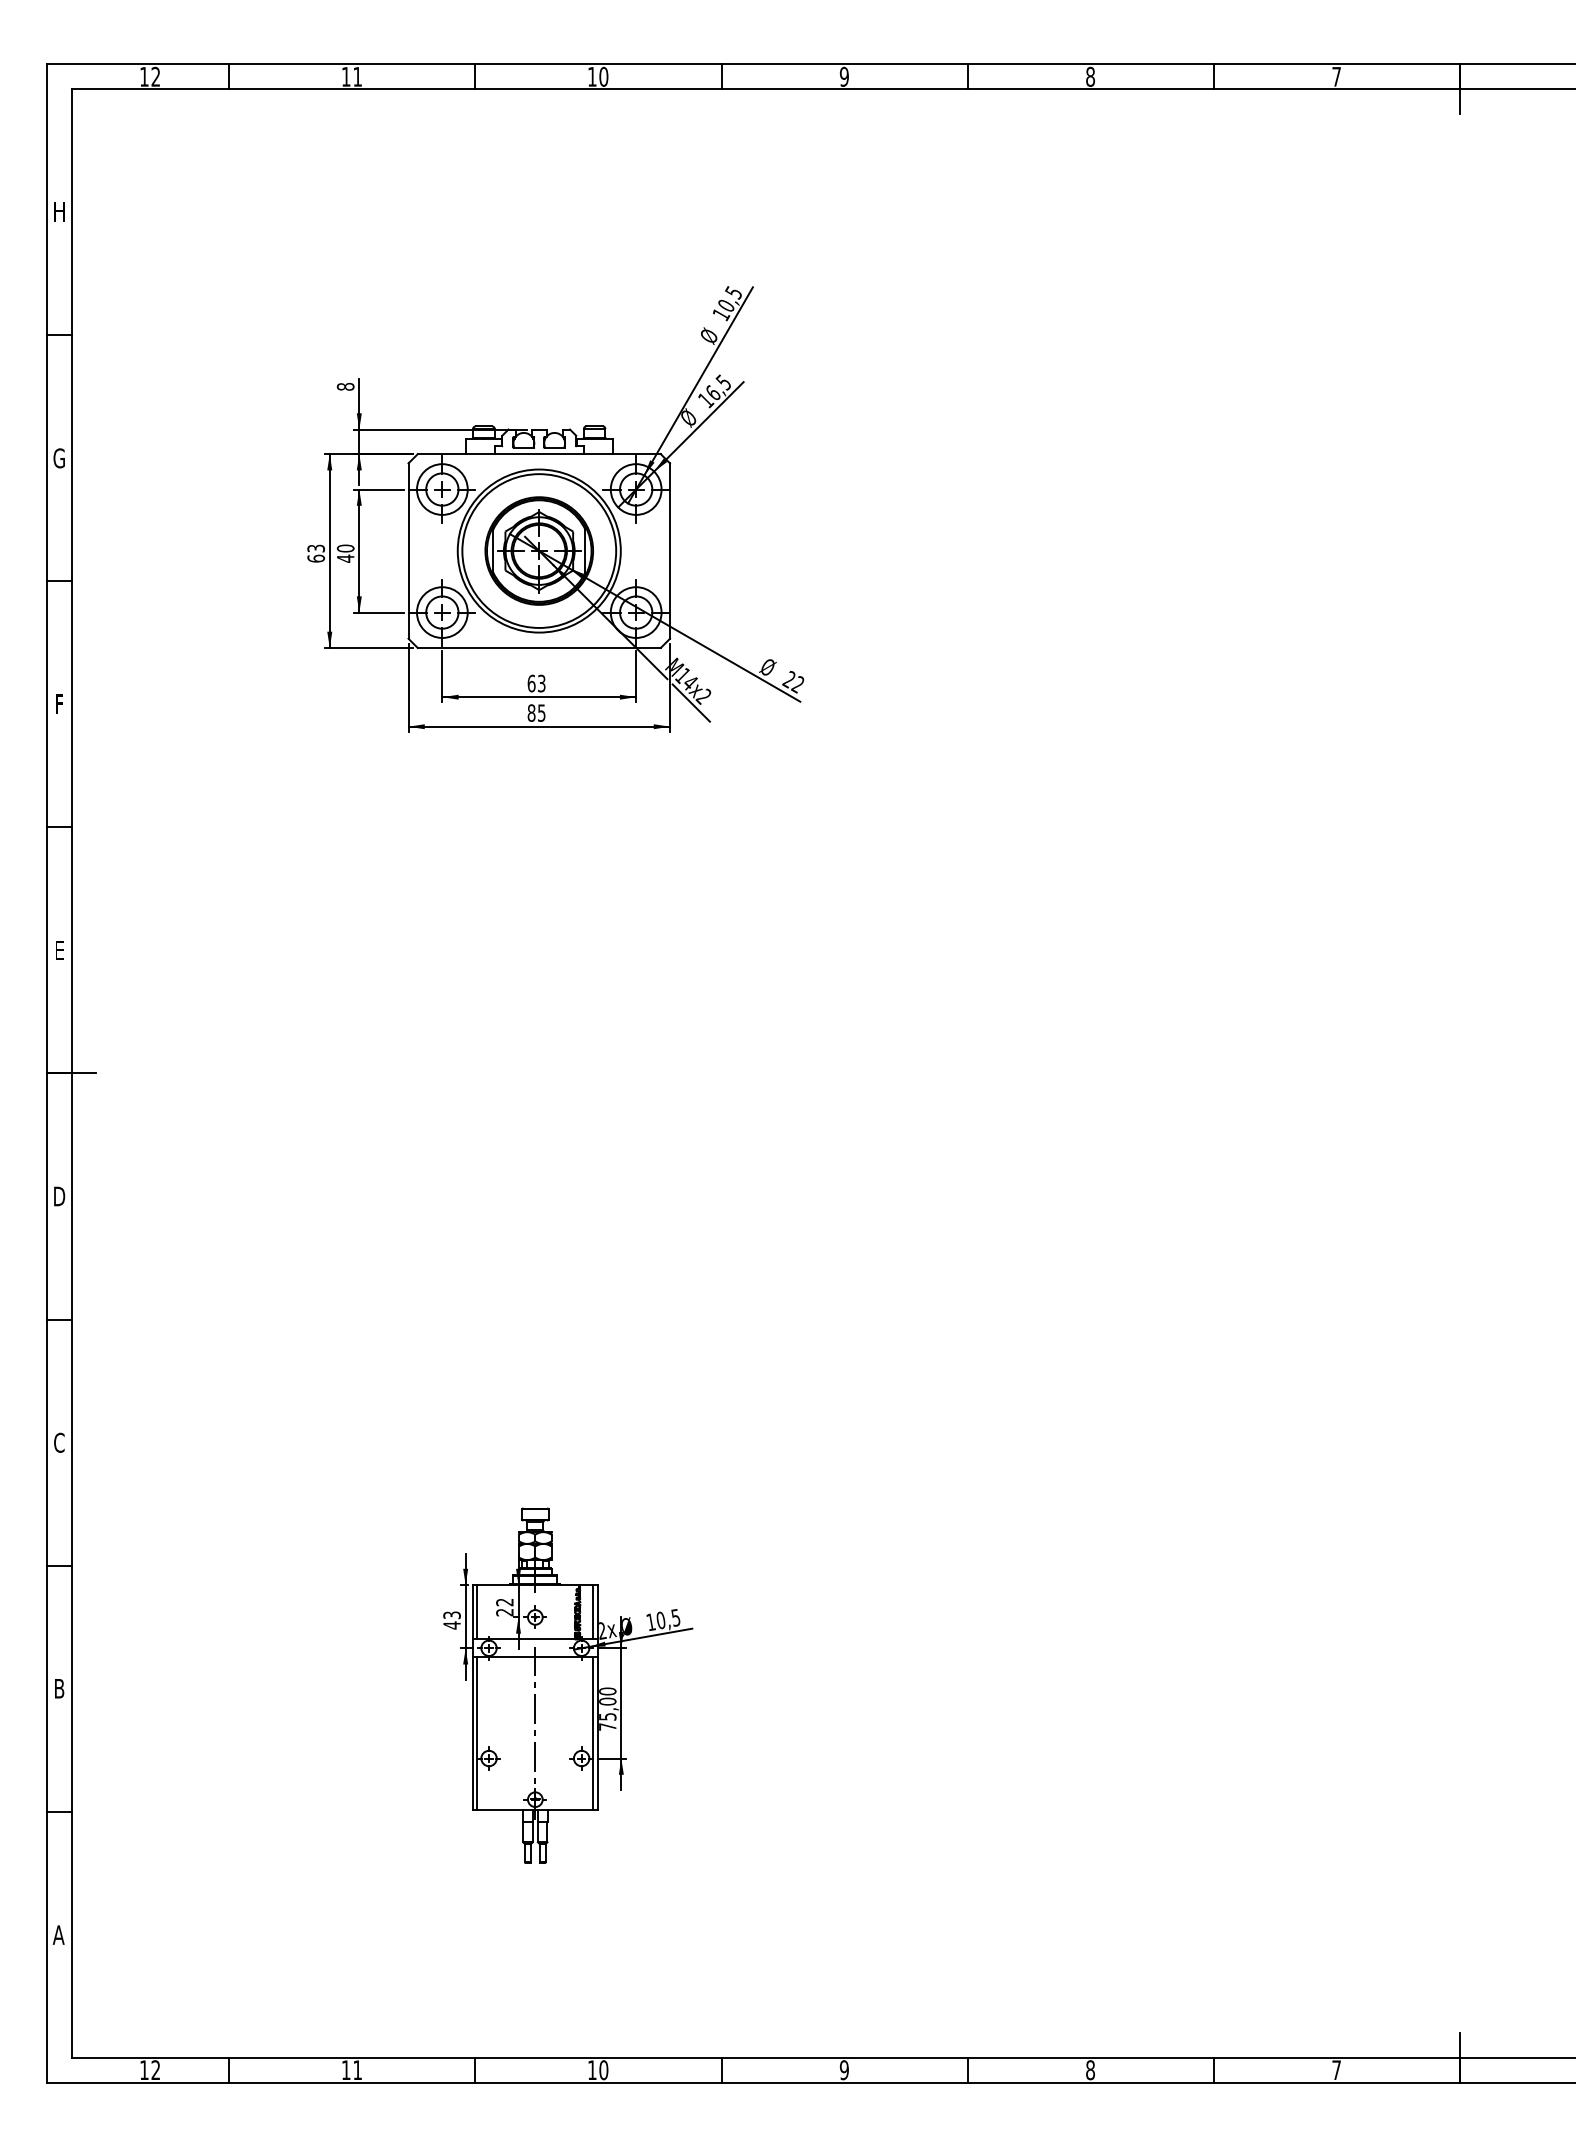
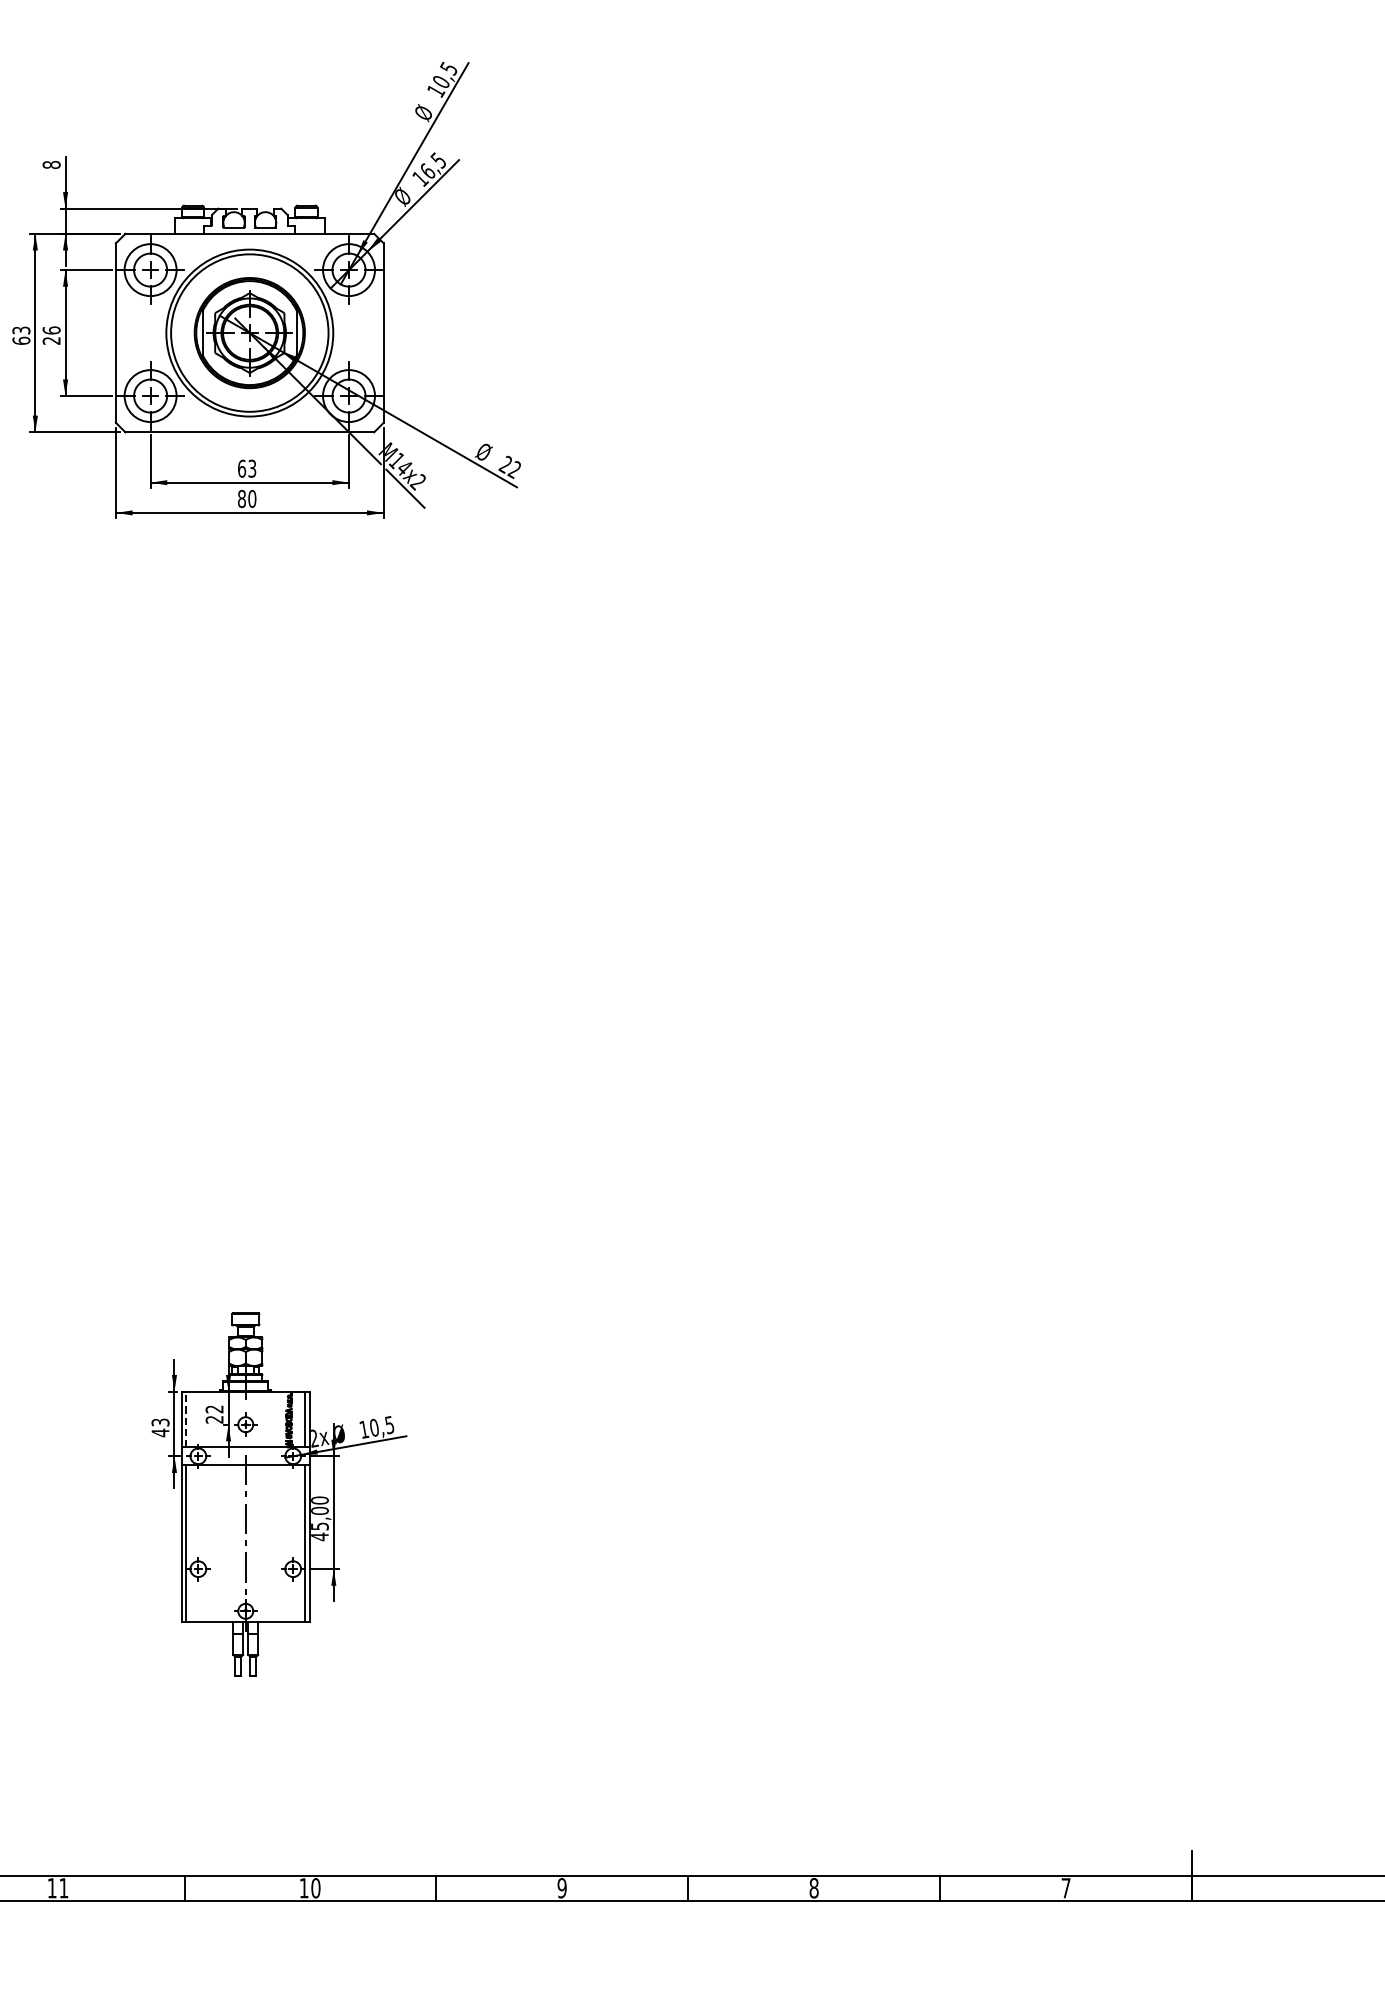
text: (345, 553) -> (51, 335), 40 -> 26
text: (541, 712) -> (252, 498), 85 -> 80
line: (477, 1611) -> (186, 1418), solid -> dashed
text: (607, 1726) -> (319, 1536), 75,00 -> 45,00

